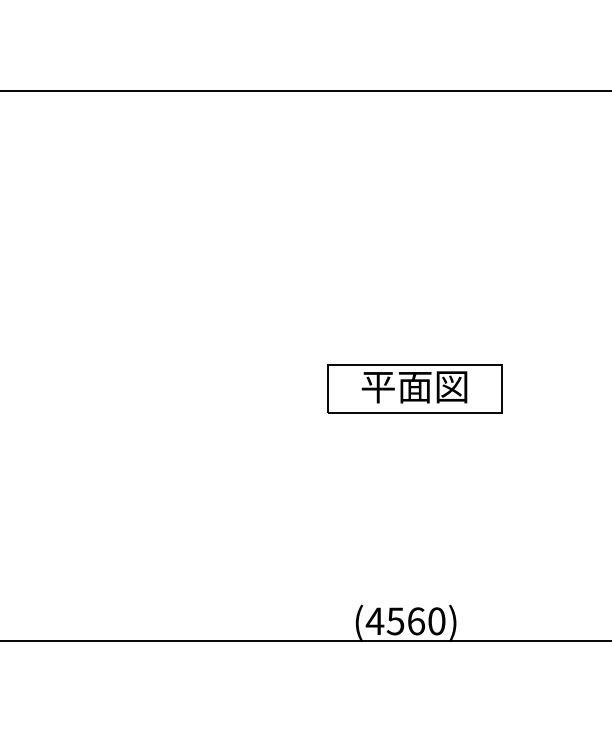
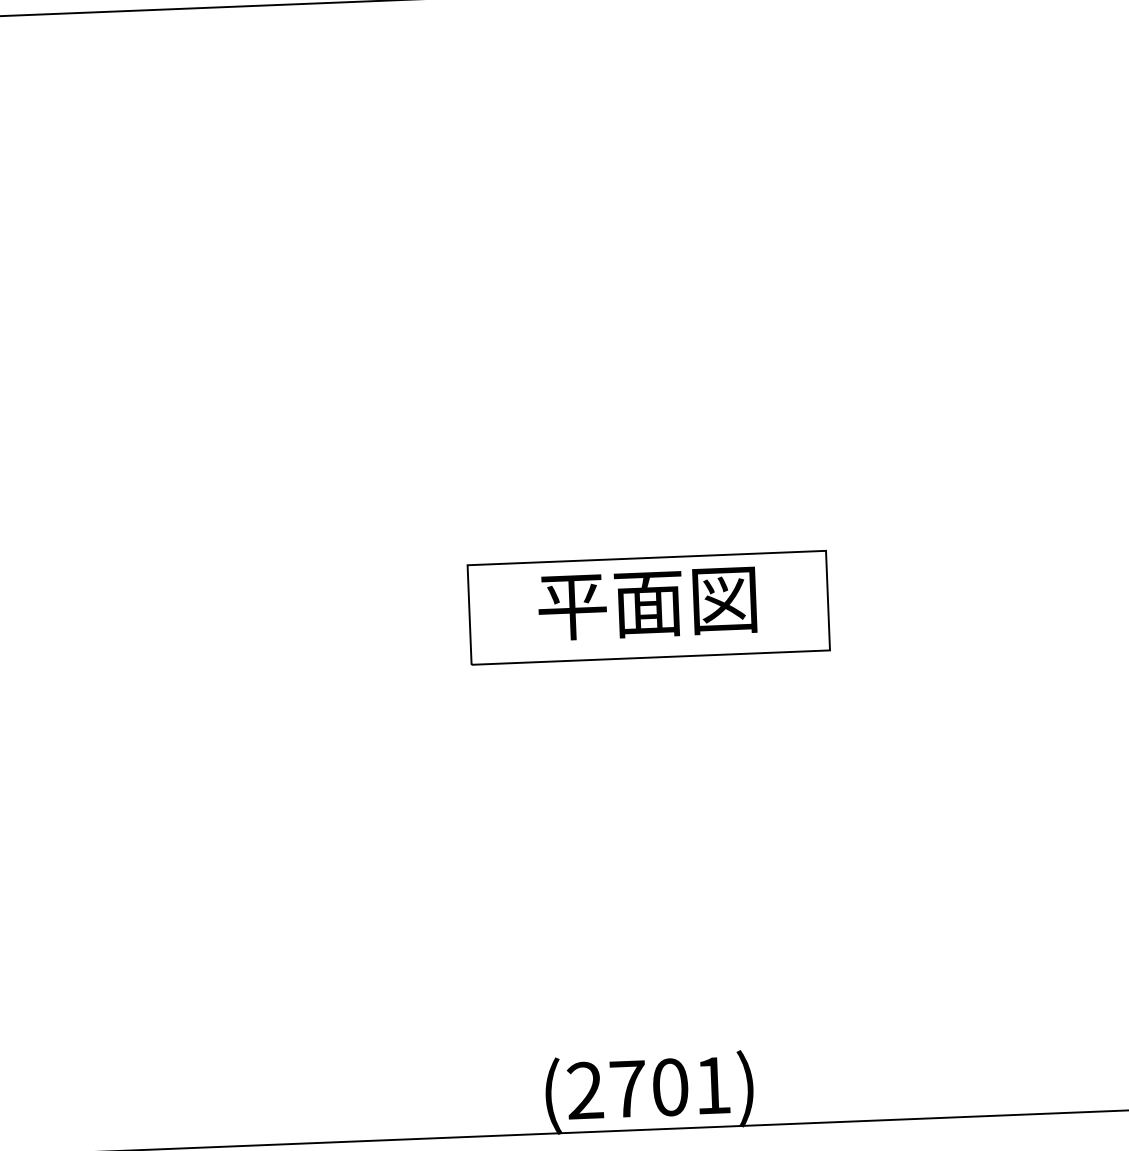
text: (405, 621) -> (648, 1088), (4560) -> (2701)

